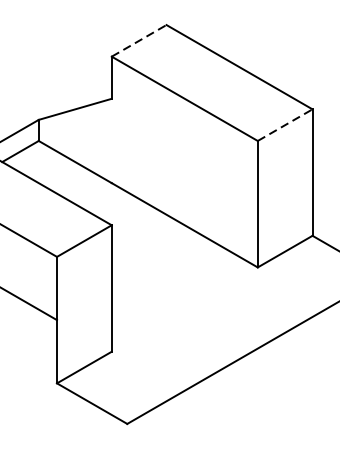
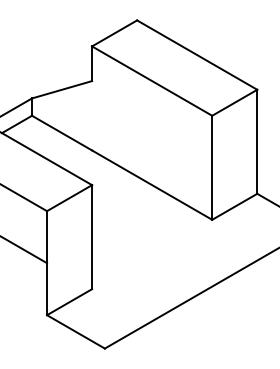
line: (140, 40) -> (115, 33), dashed -> solid
line: (286, 124) -> (235, 102), dashed -> solid

